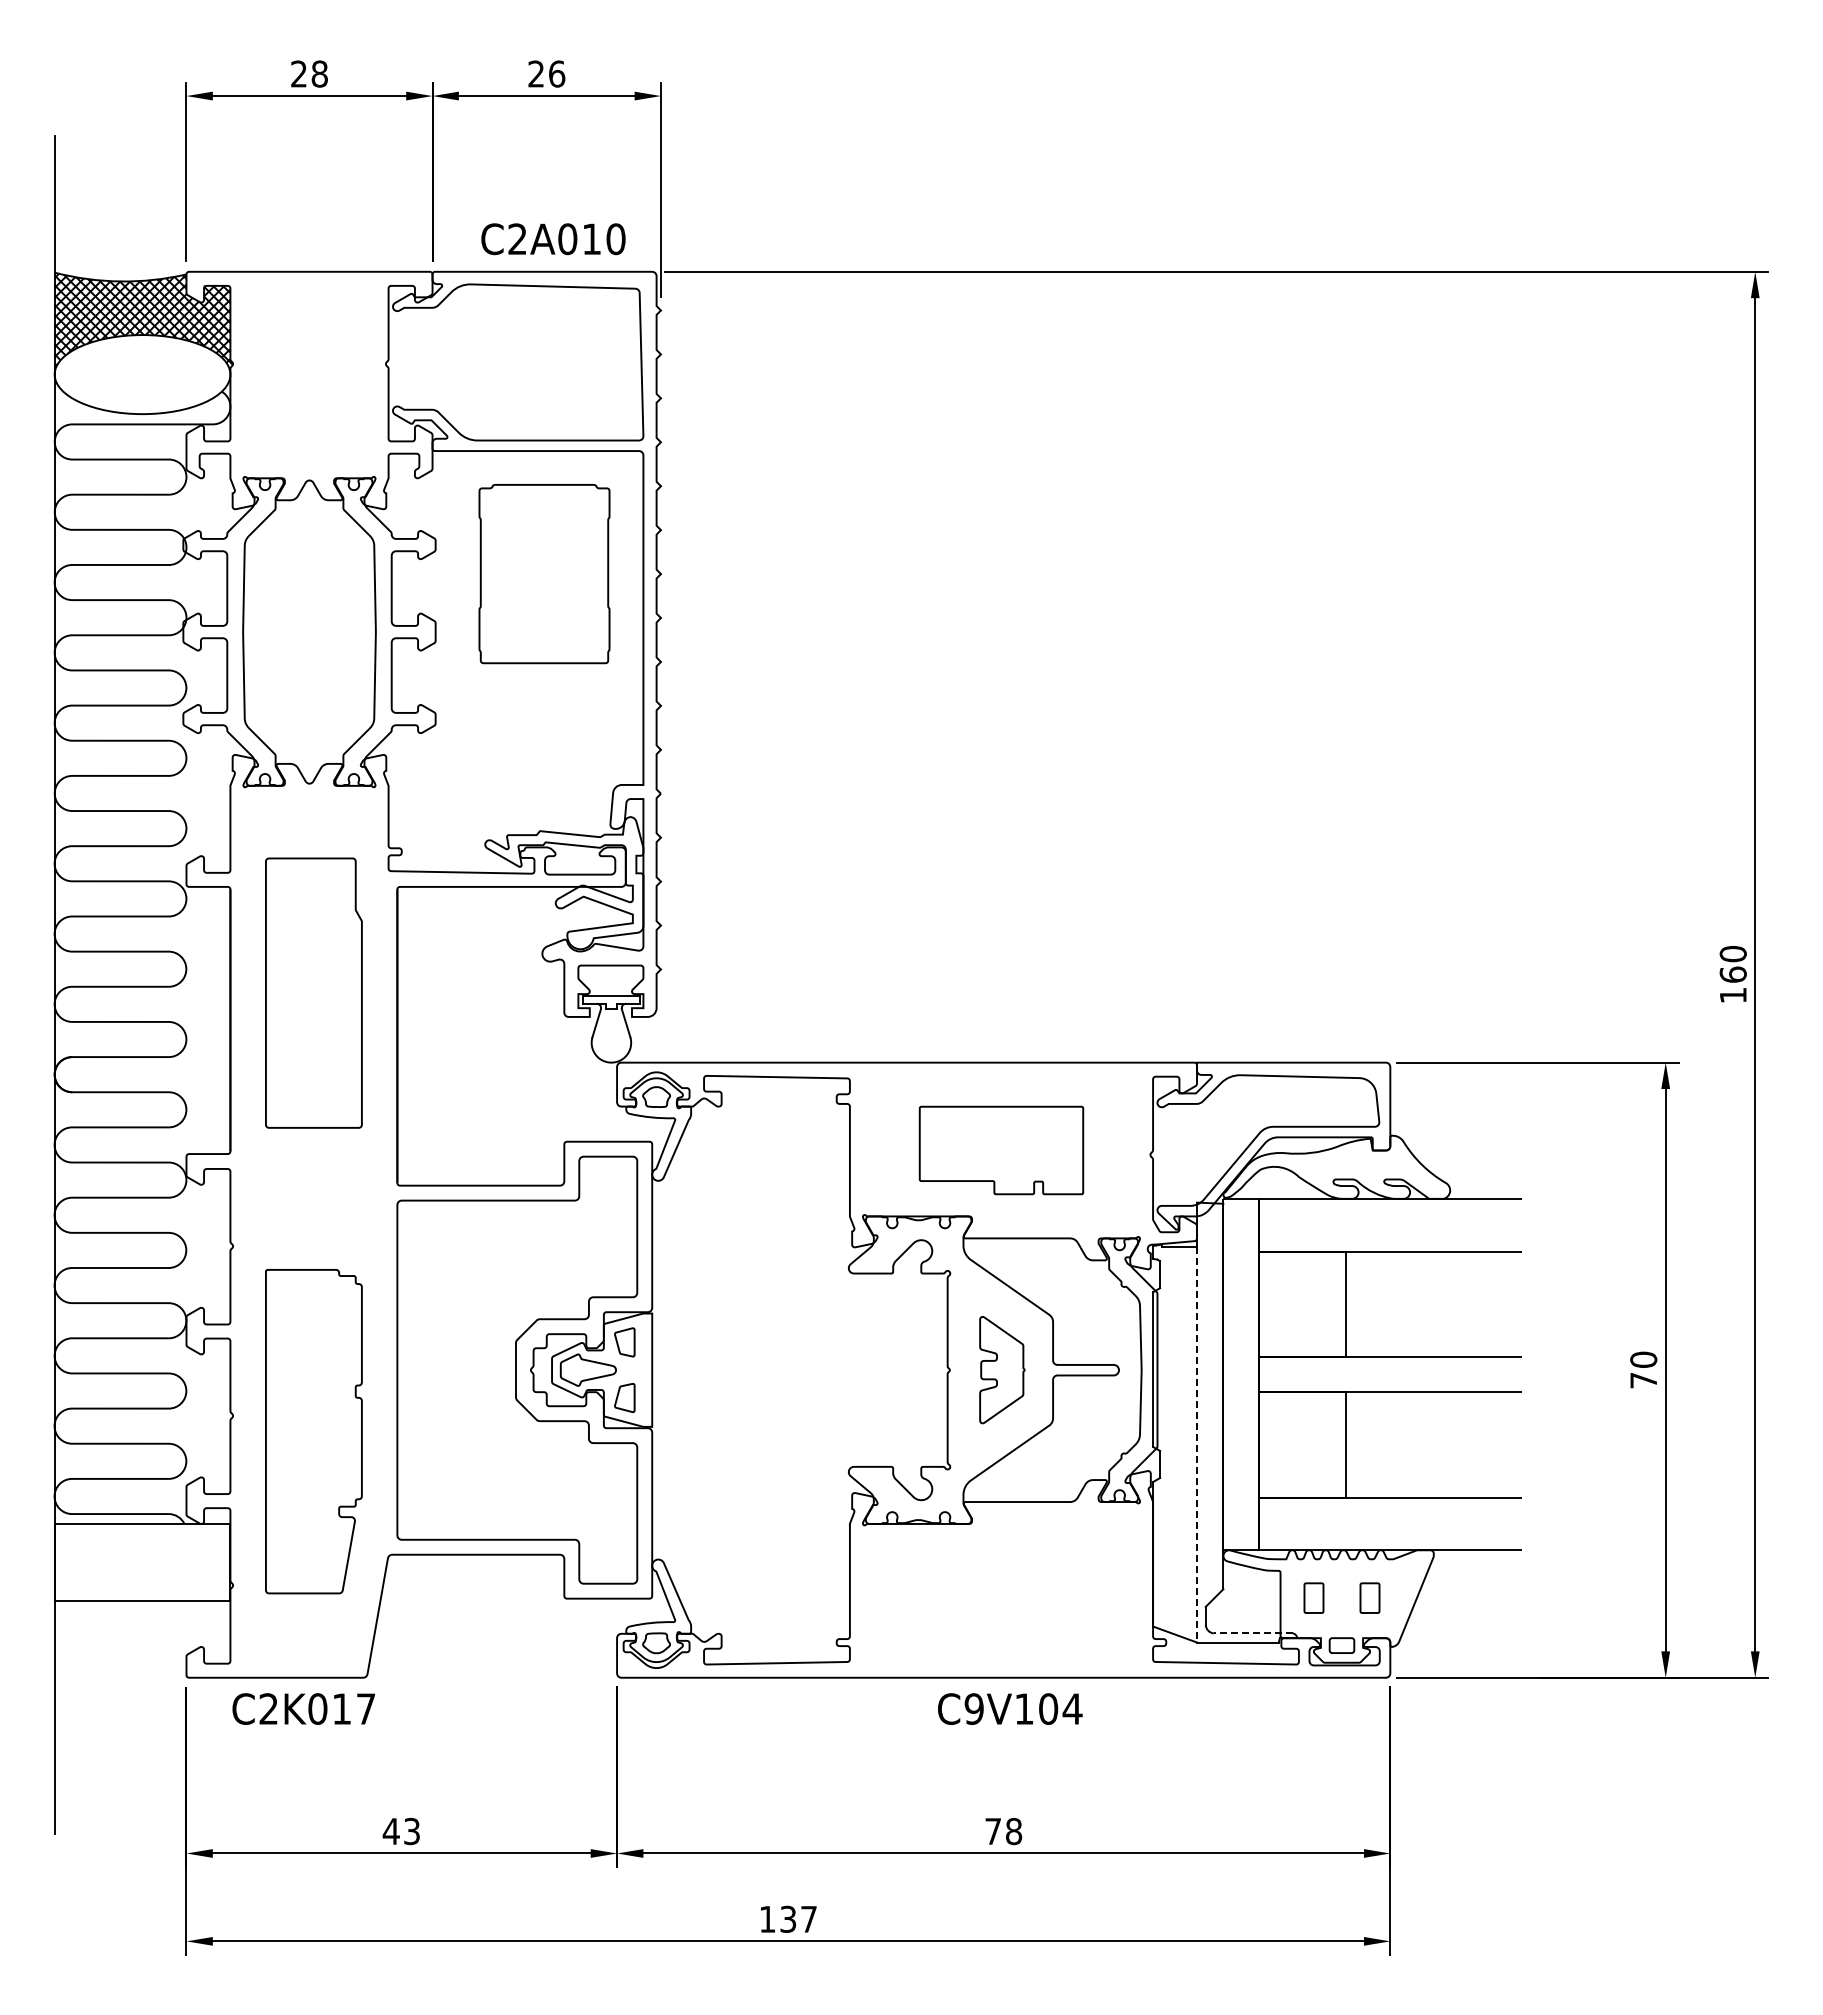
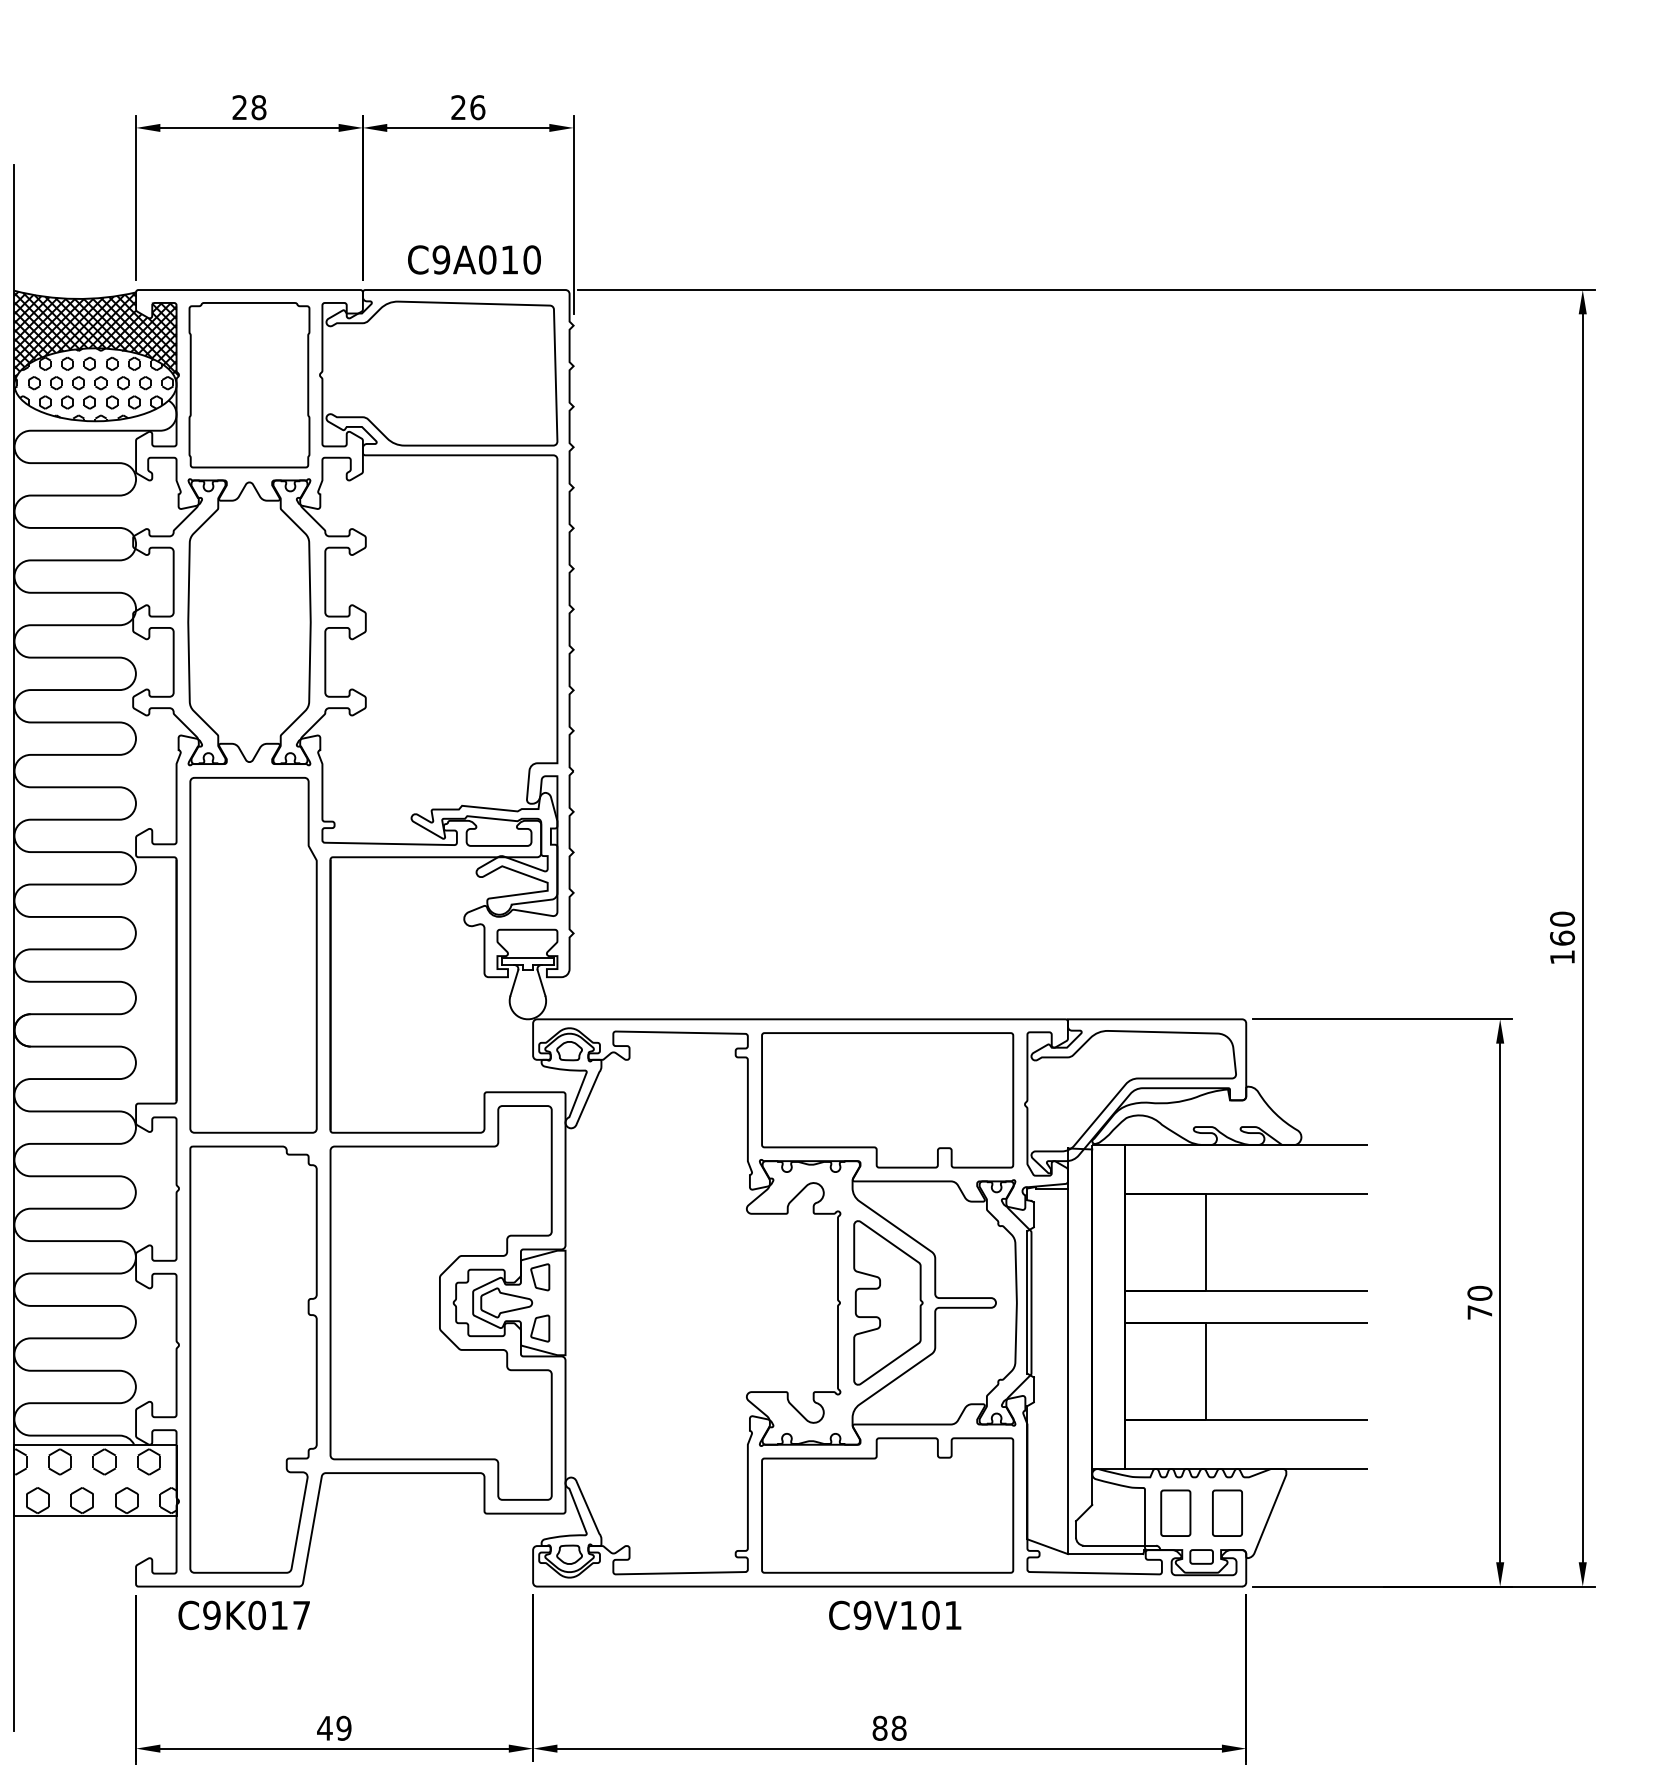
text: (517, 239) -> (441, 260), C2A010 -> C9A010
hatch: (141, 374) -> (94, 384), added
part: (544, 574) -> (249, 385), moved
part: (313, 992) -> (253, 954), size x1.43
part: (1001, 1150) -> (887, 1100), size x1.67
part: (1002, 1369) -> (888, 1302), size x1.67
part: (313, 1431) -> (253, 1359), size x1.43
line: (1197, 1444) -> (1068, 1371), dashed -> solid
hatch: (142, 1563) -> (95, 1481), added
part: (1001, 1589) -> (887, 1505), added
part: (1313, 1597) -> (1175, 1512), size x1.67
part: (1369, 1597) -> (1227, 1512), size x1.67
line: (1252, 1633) -> (1119, 1545), dashed -> solid
text: (268, 1708) -> (211, 1614), C2K017 -> C9K017
text: (1072, 1708) -> (953, 1614), C9V104 -> C9V101
text: (411, 1831) -> (343, 1728), 43 -> 49
text: (993, 1831) -> (880, 1728), 78 -> 88

